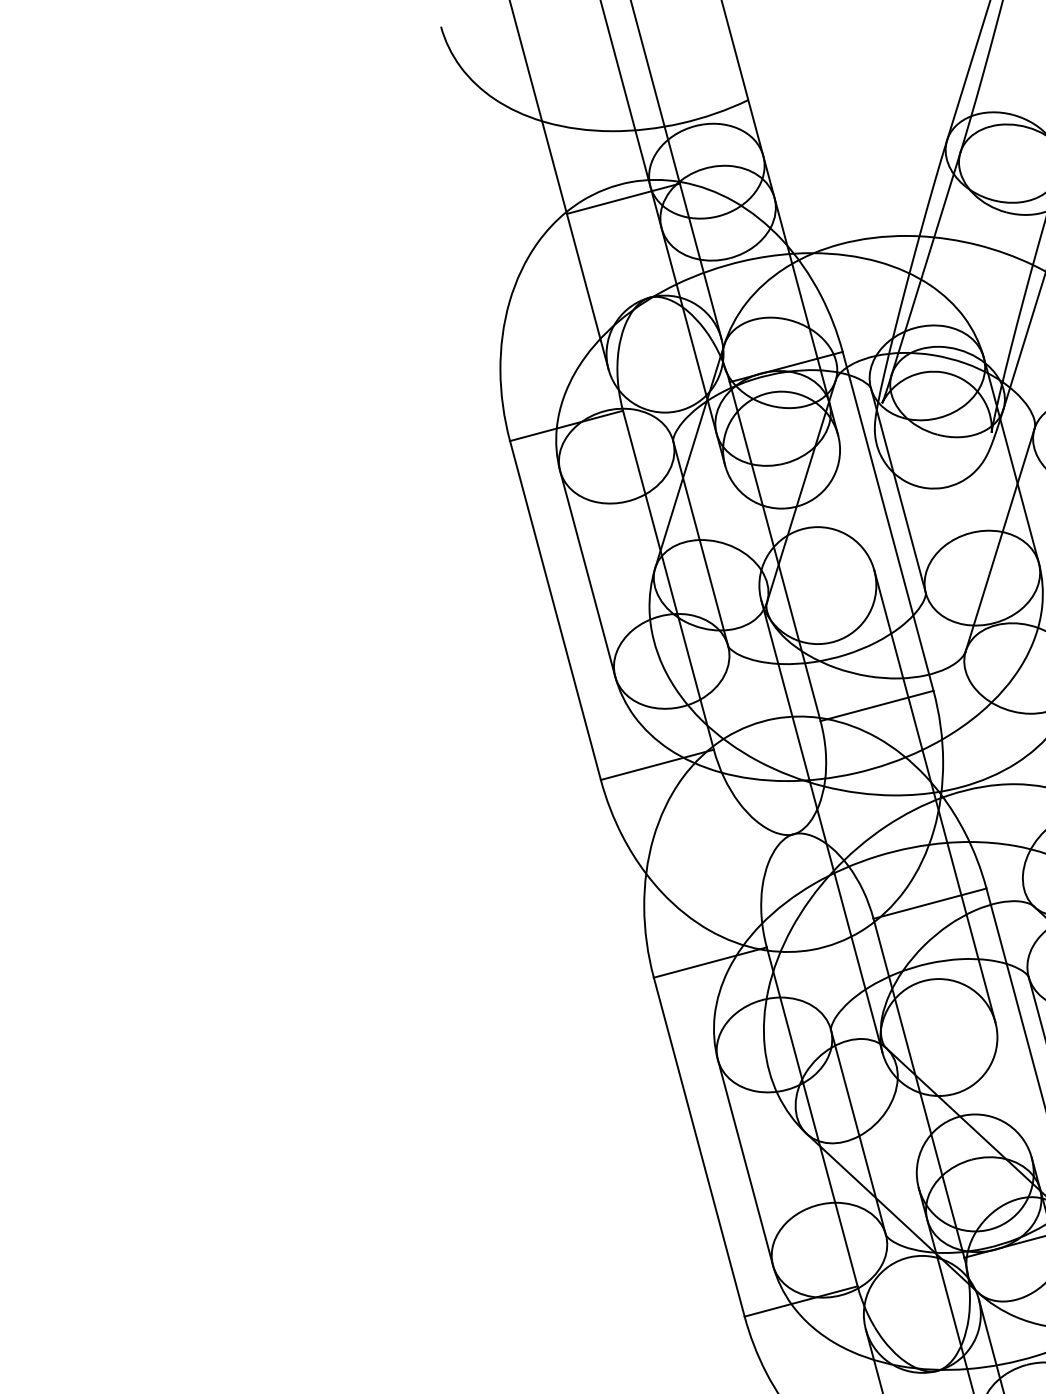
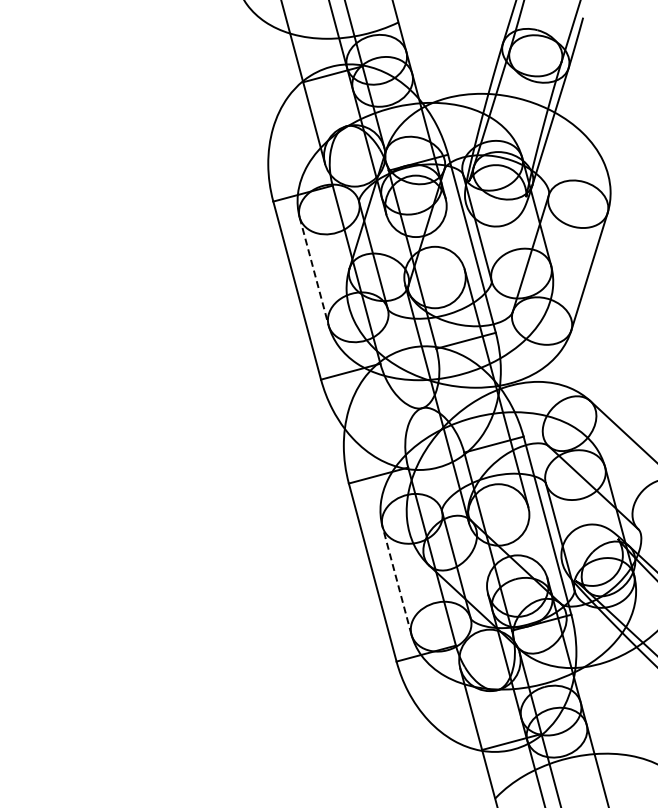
line: (588, 574) -> (314, 271), solid -> dashed
line: (746, 1162) -> (397, 580), solid -> dashed

